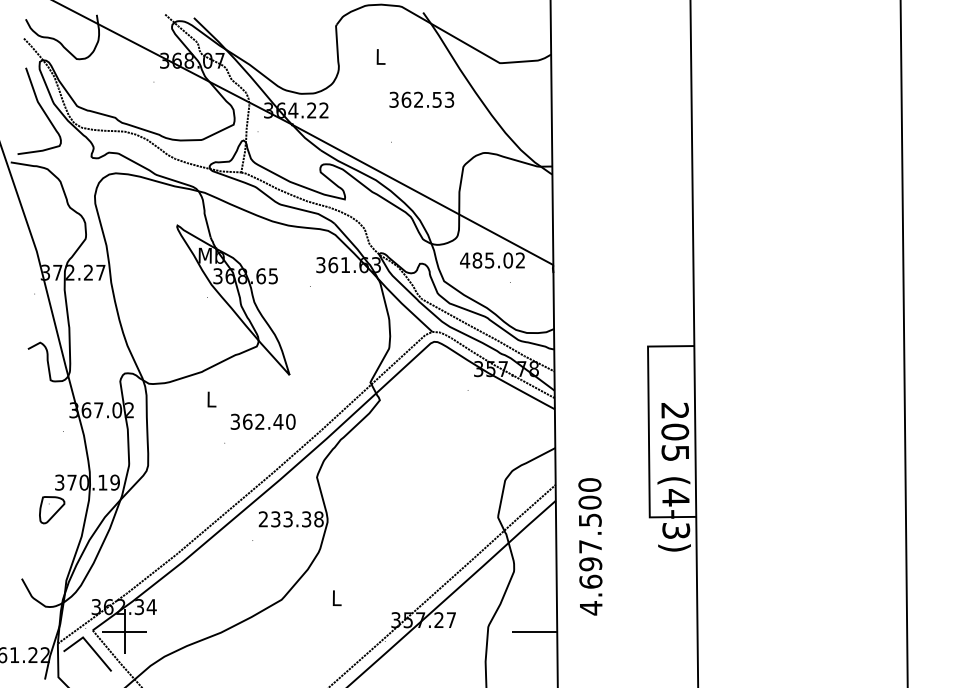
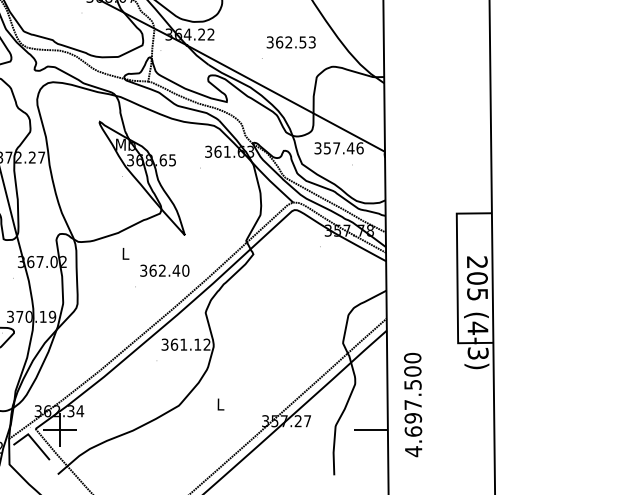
text: (421, 99) -> (291, 42), moved
text: (492, 260) -> (338, 148), 485.02 -> 357.46
text: (291, 519) -> (186, 344), 233.38 -> 361.12
text: (590, 546) -> (413, 404), moved

